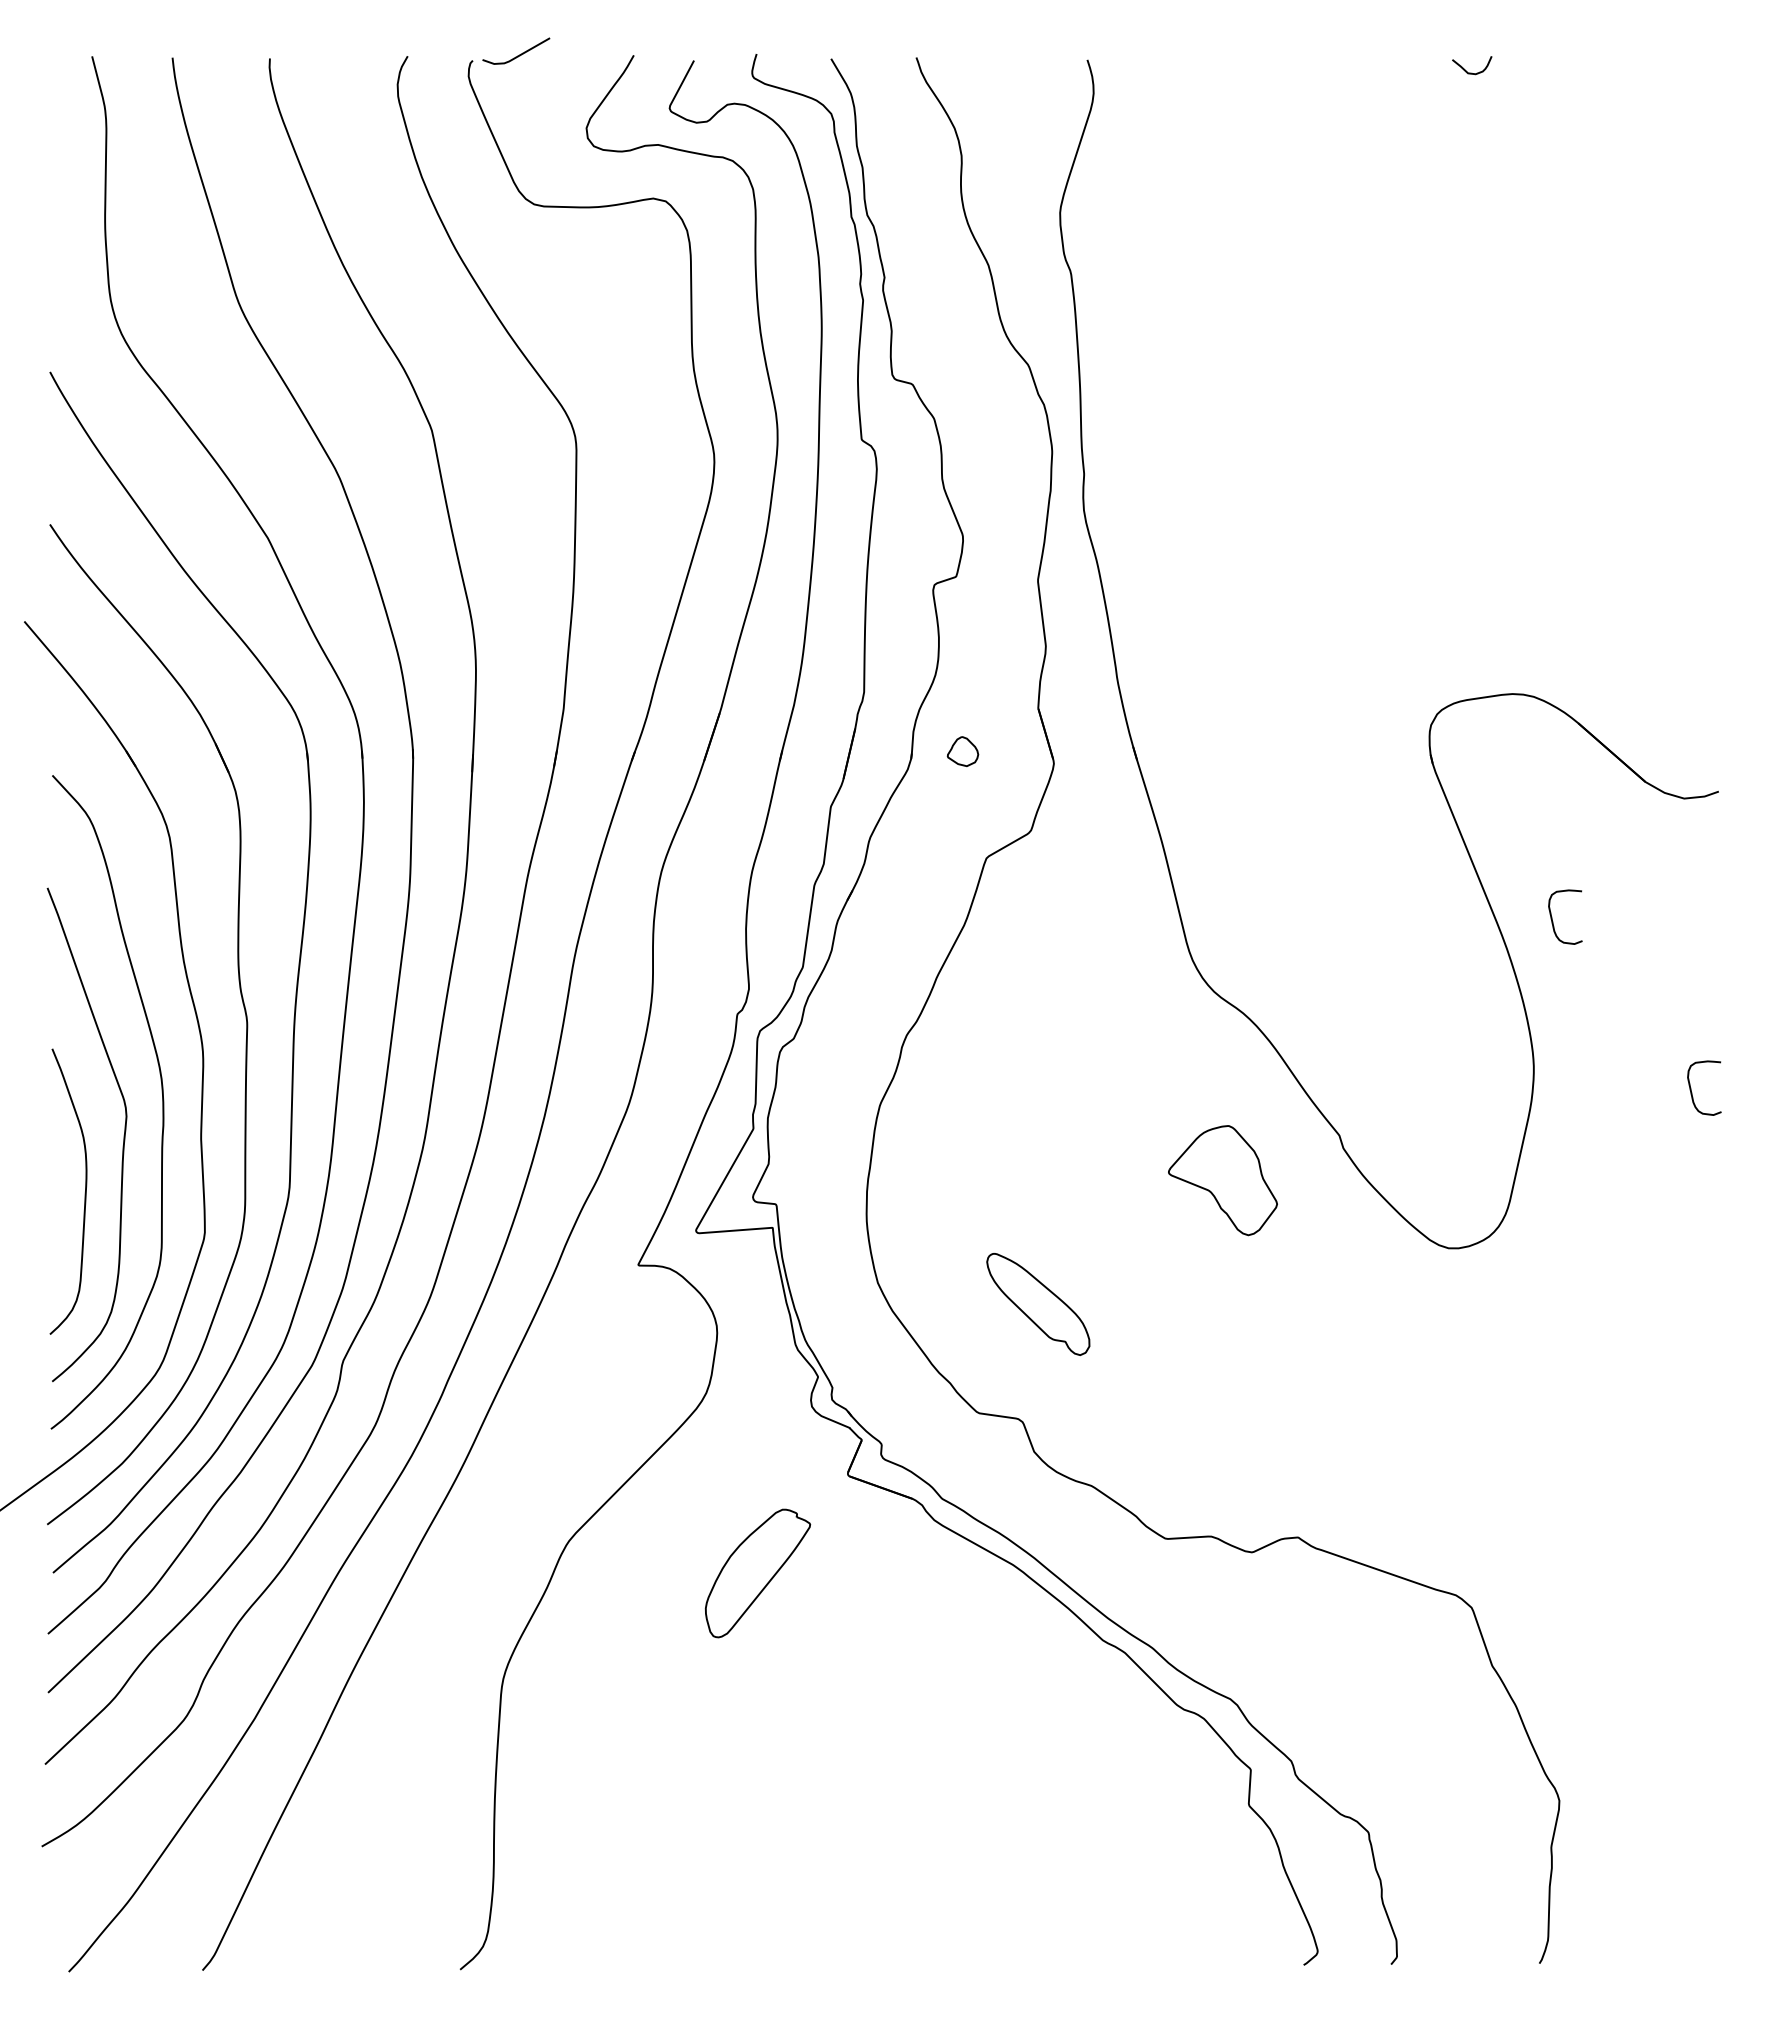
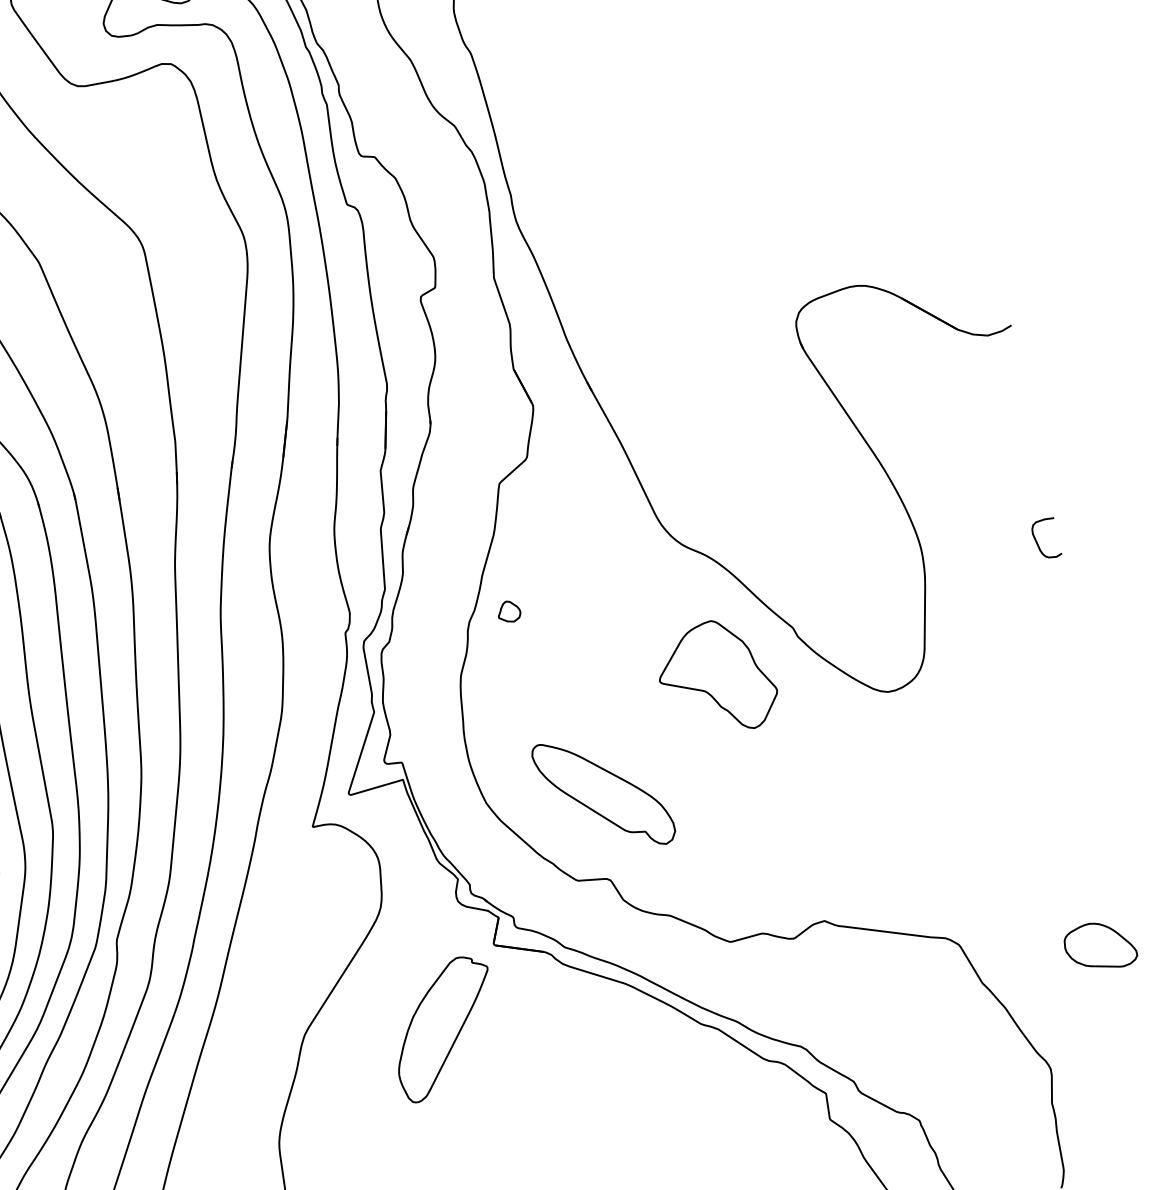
part: (962, 751) -> (508, 611), moved
curve: (1552, 916) -> (911, 439), removed
part: (1222, 1180) -> (716, 677), size x1.43
part: (1038, 1304) -> (604, 794), size x1.67
part: (757, 1573) -> (444, 1028), size x1.43
part: (1660, 1650) -> (1100, 946), added

